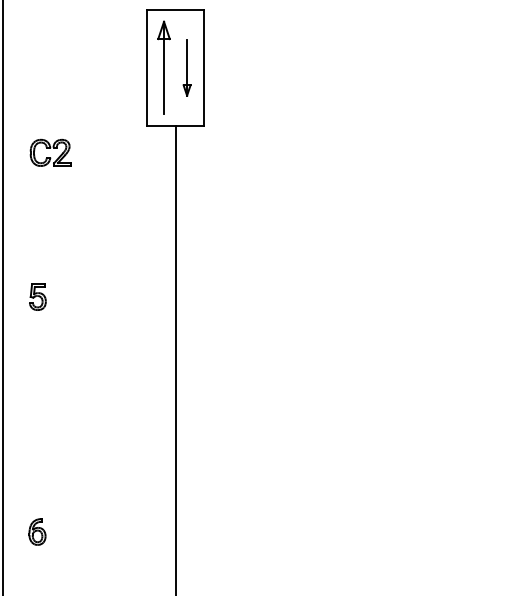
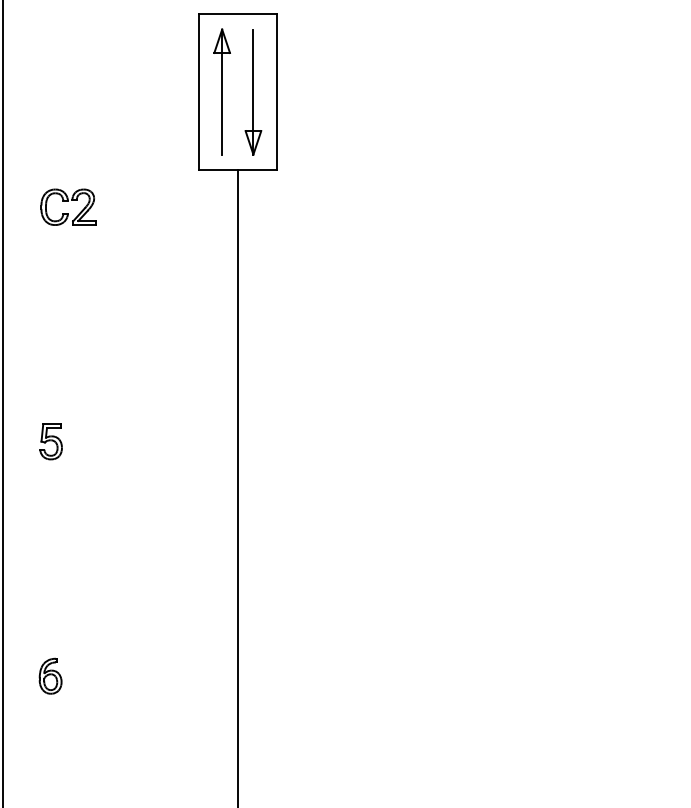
part: (187, 68) -> (253, 92), size x1.67
part: (37, 296) -> (50, 441), moved
part: (37, 531) -> (50, 675), moved

